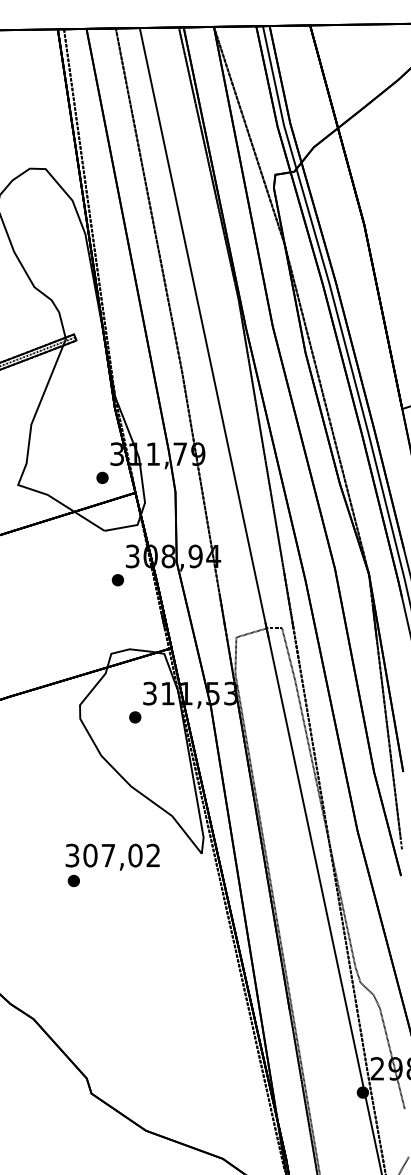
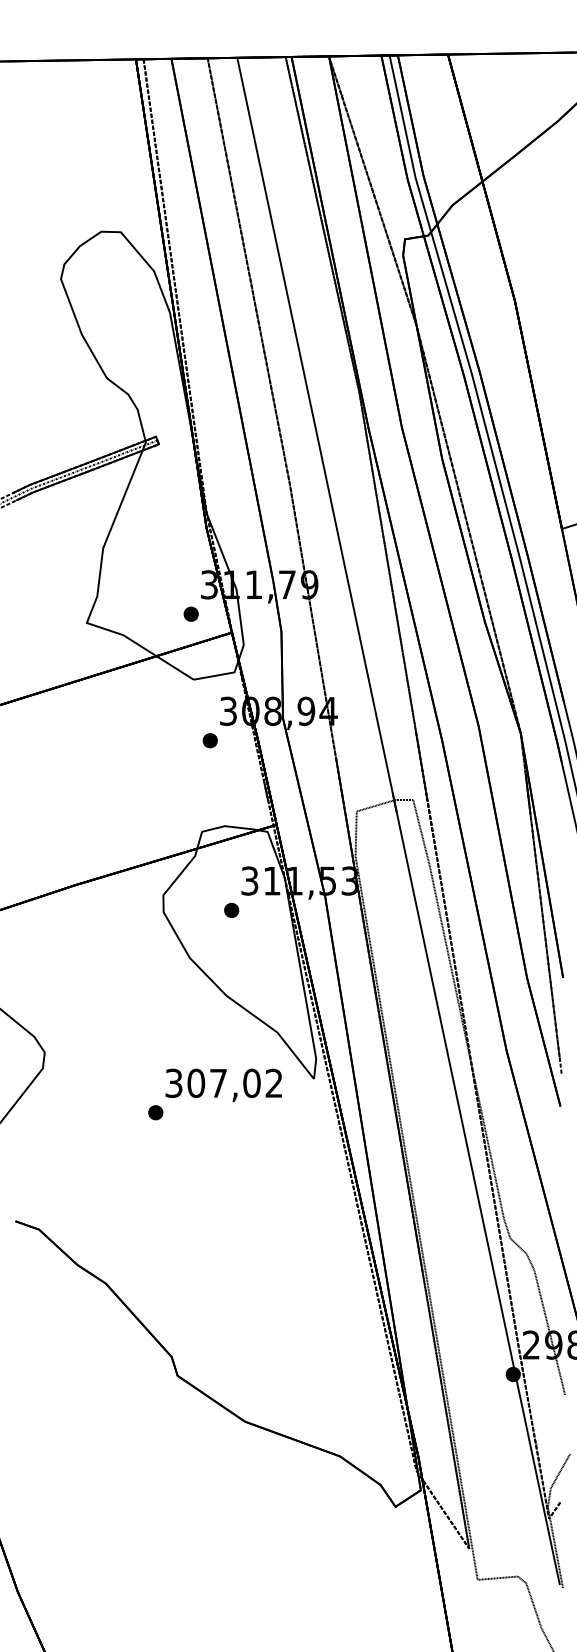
text: (112, 856) -> (223, 1084), moved

